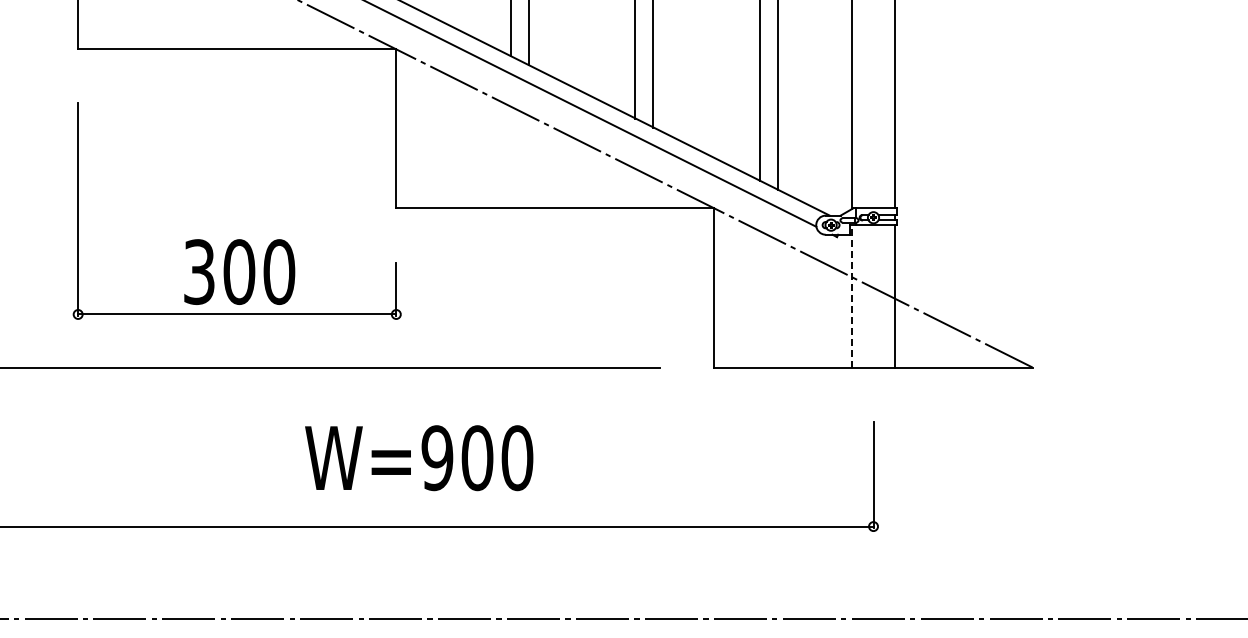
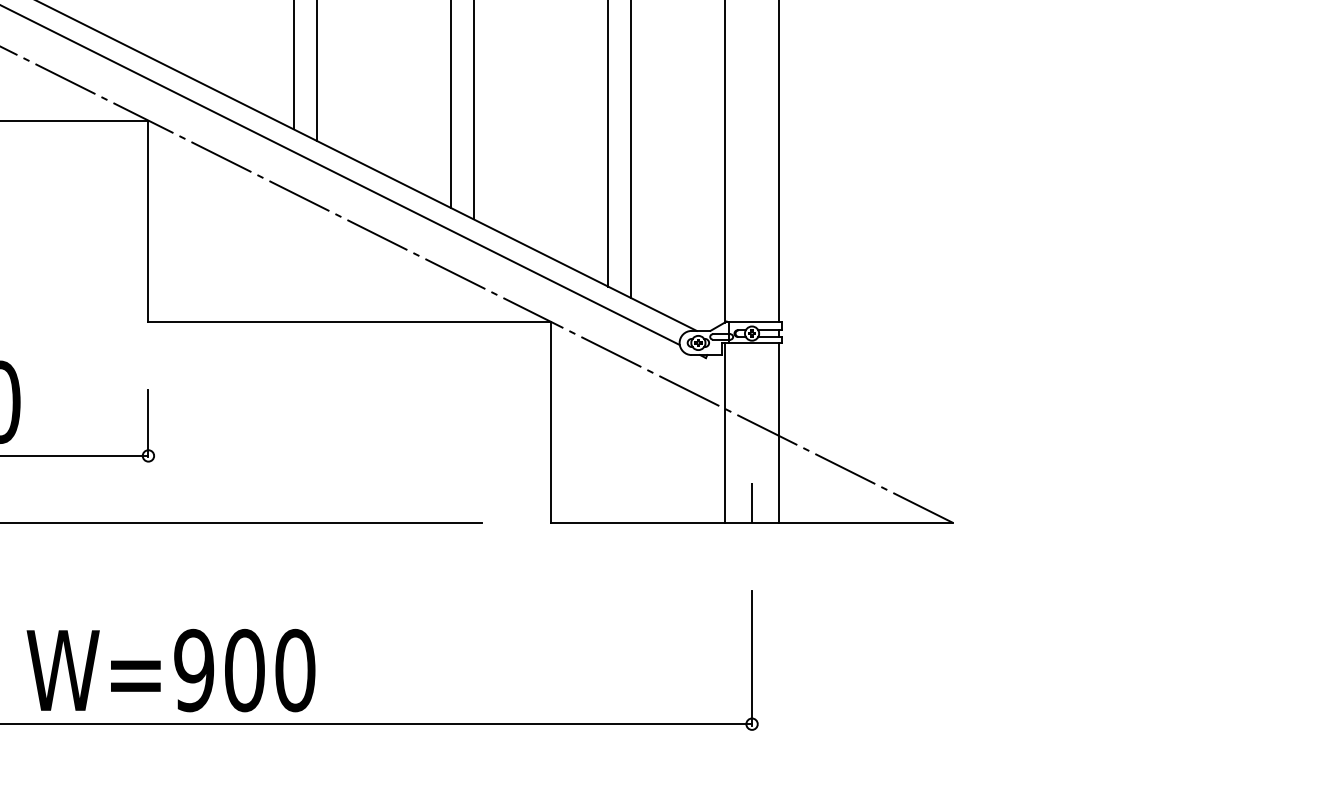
line: (852, 295) -> (725, 431), dashed -> solid
line: (873, 351) -> (752, 502), added
text: (419, 458) -> (171, 670), moved

